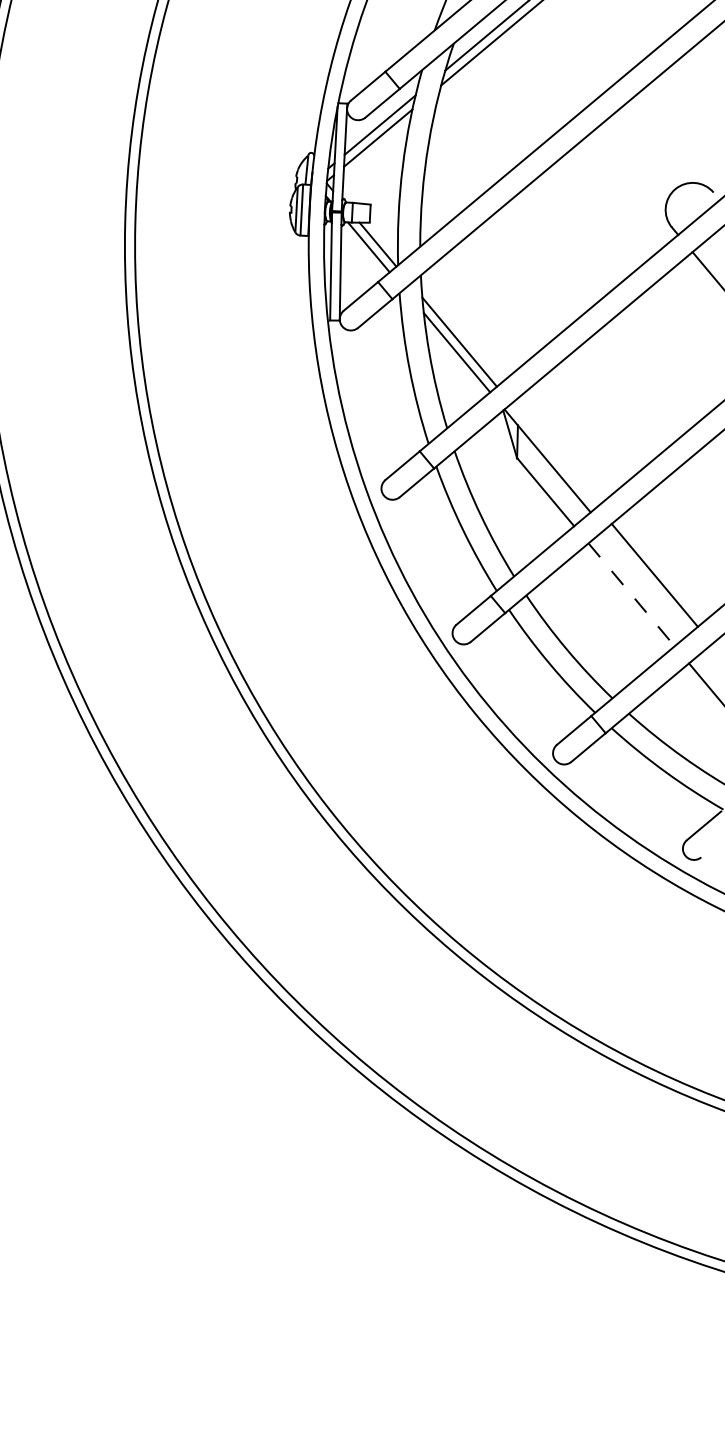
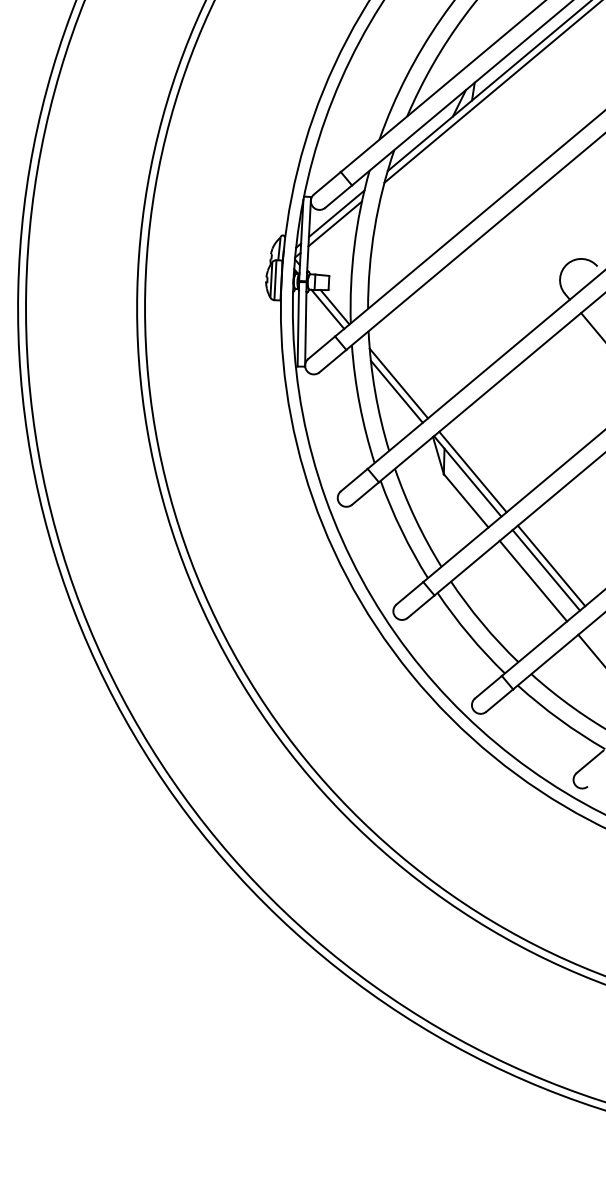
line: (553, 454) -> (472, 471), added
line: (648, 581) -> (546, 570), added
line: (631, 595) -> (533, 581), dashed -> solid

